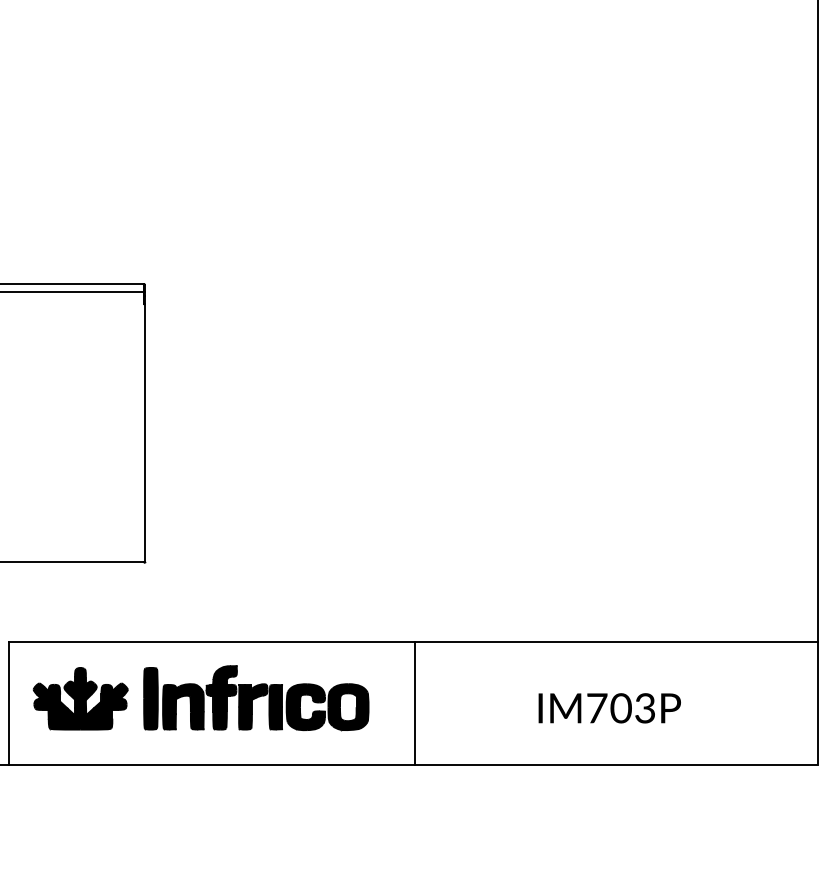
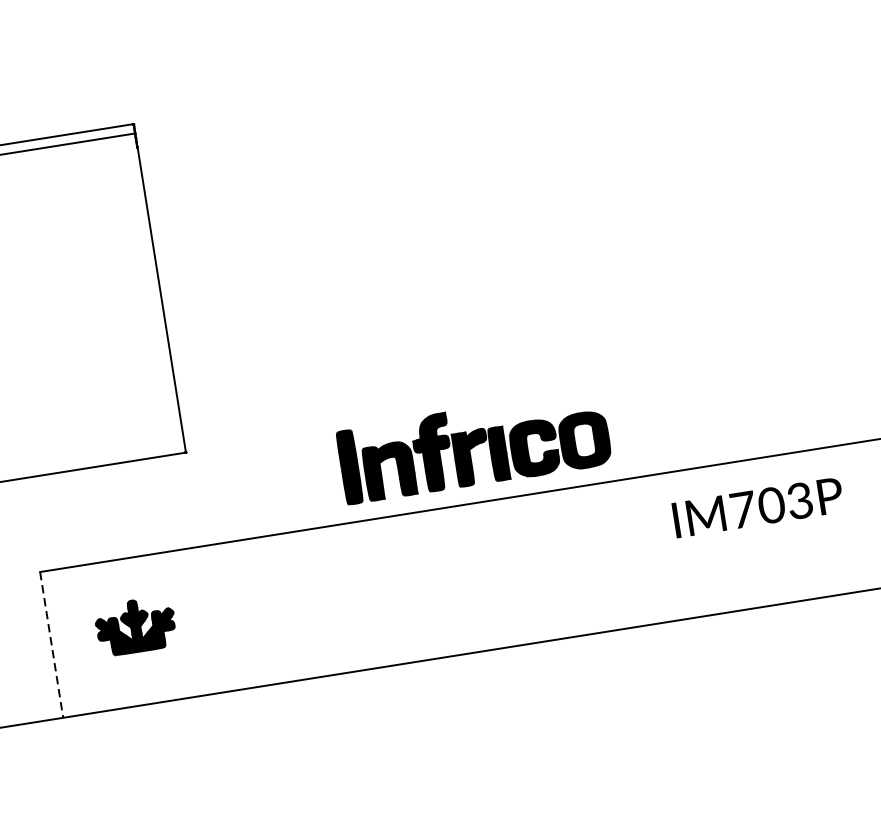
part: (80, 698) -> (135, 625), size x0.7
part: (256, 698) -> (474, 447), moved
line: (8, 703) -> (51, 645), solid -> dashed
line: (415, 703) -> (532, 568), removed
text: (609, 708) -> (757, 507), moved

